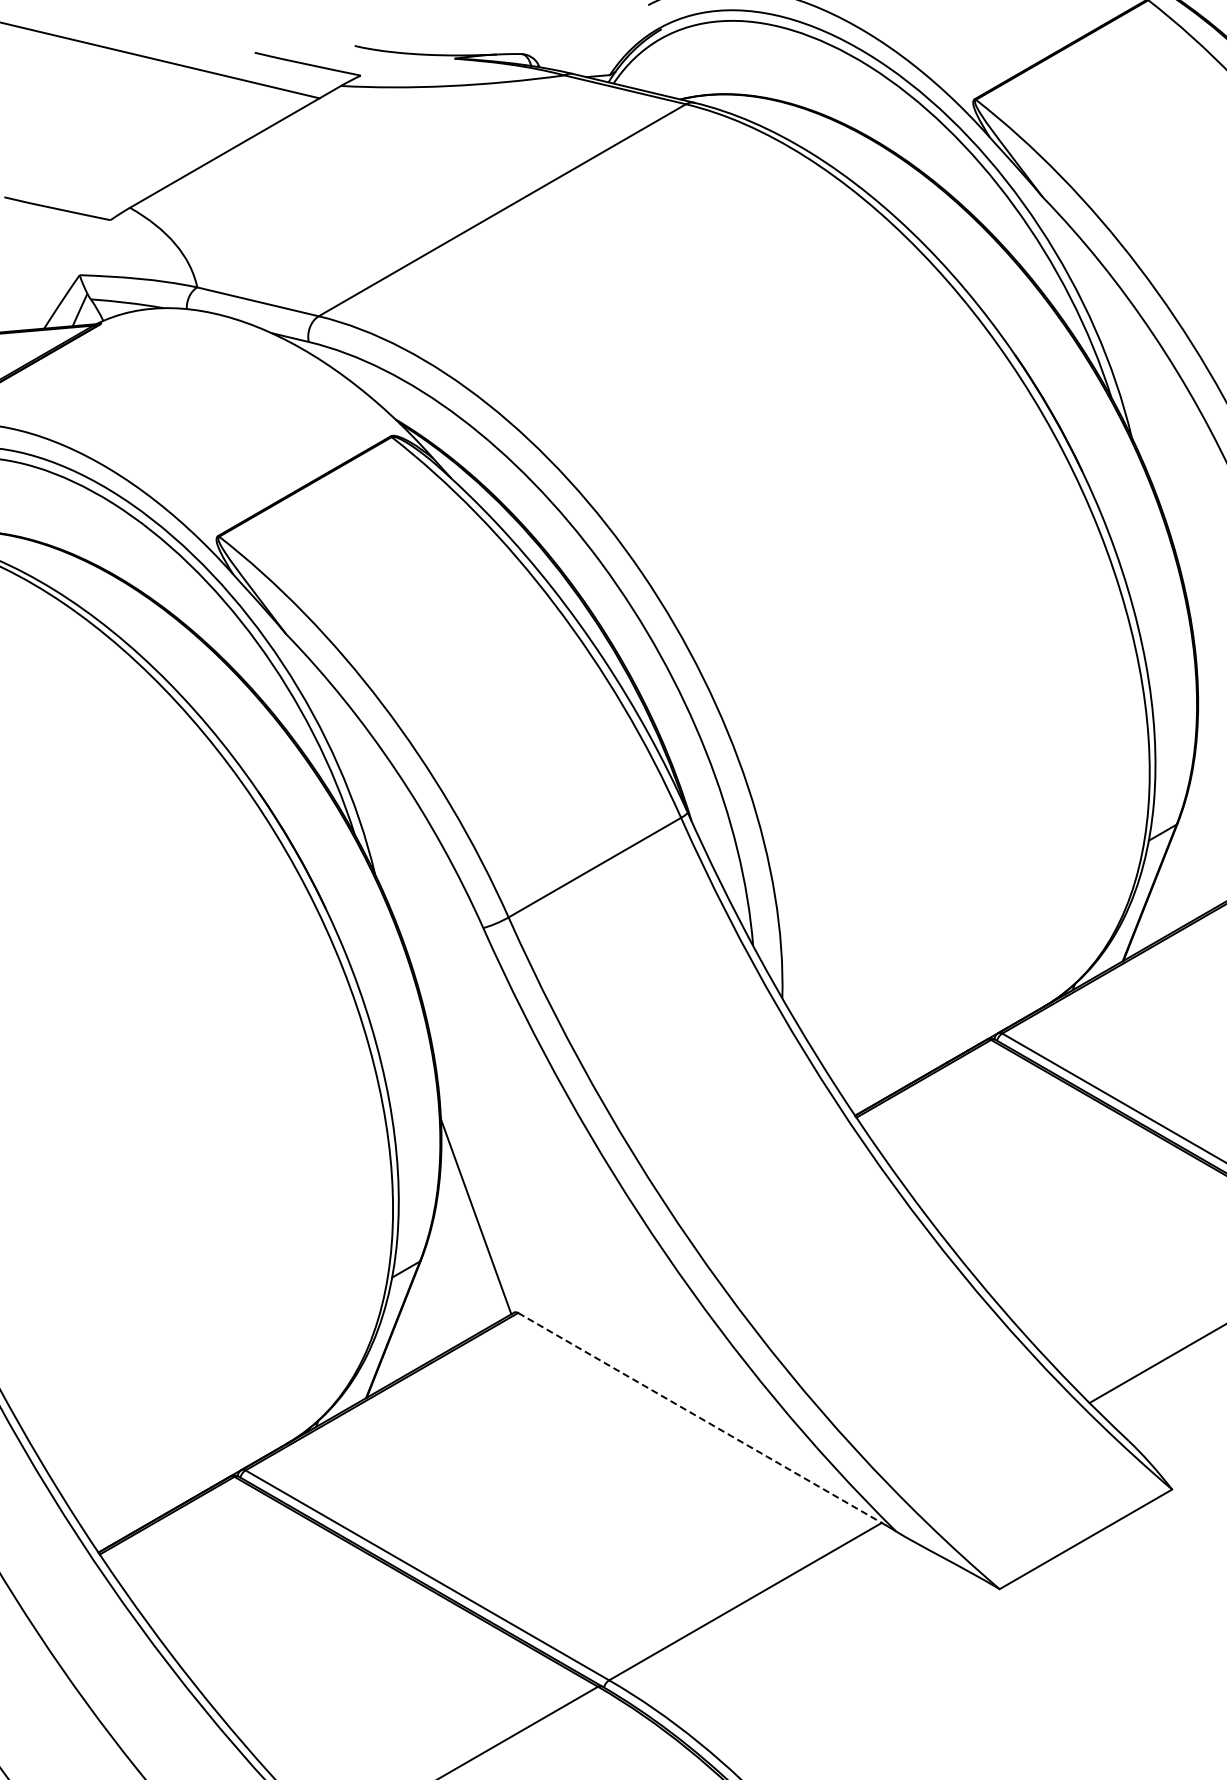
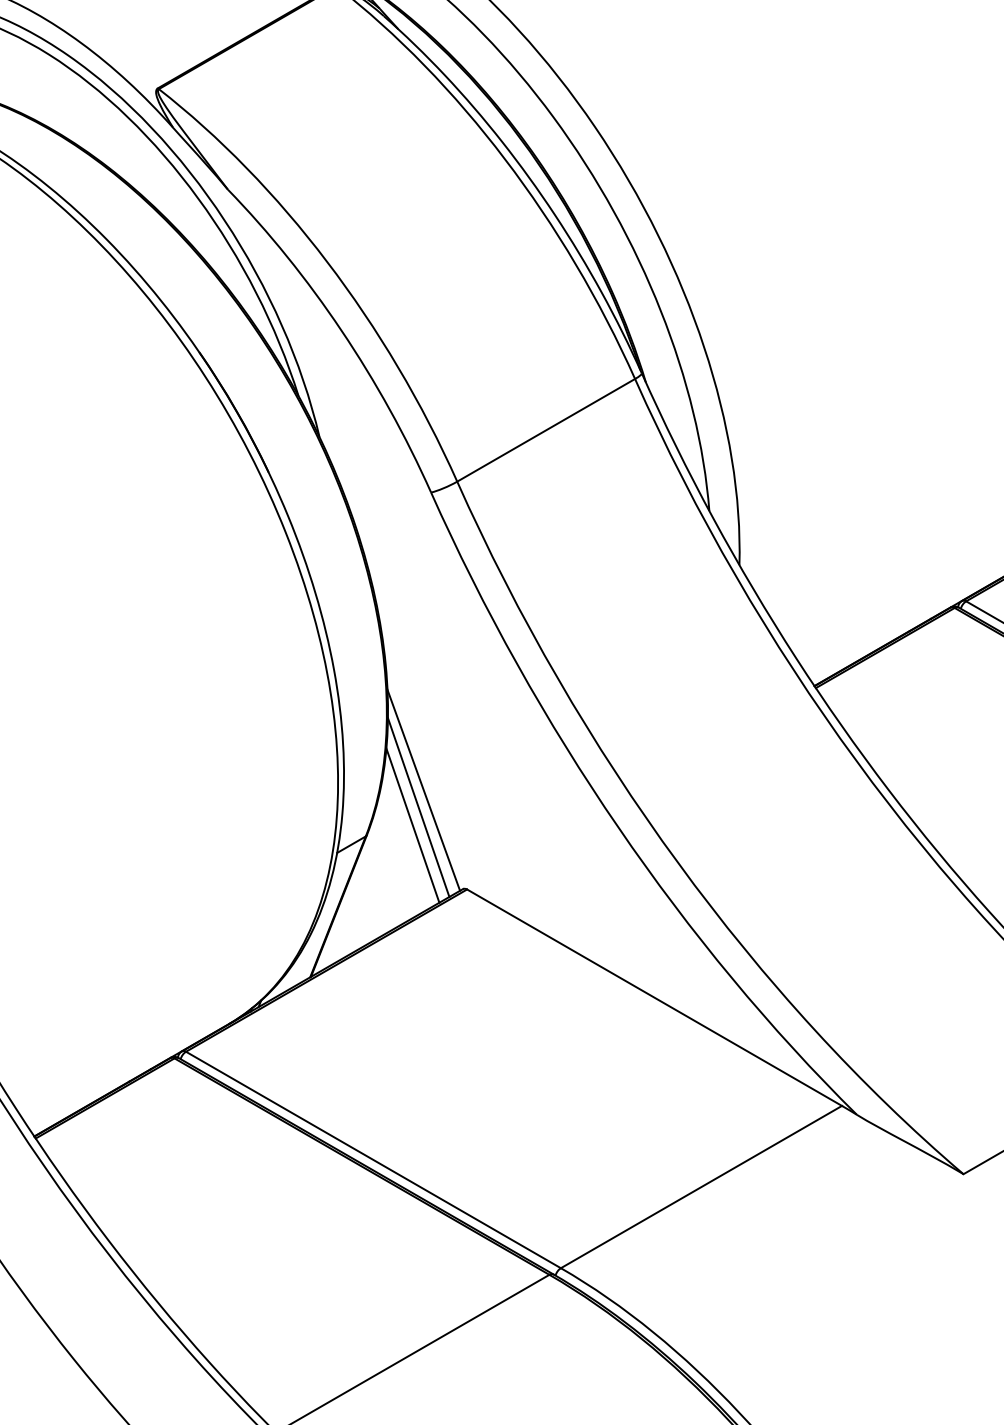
line: (471, 1233) -> (418, 807), added
line: (465, 1250) -> (412, 825), added
line: (700, 1417) -> (655, 997), dashed -> solid

